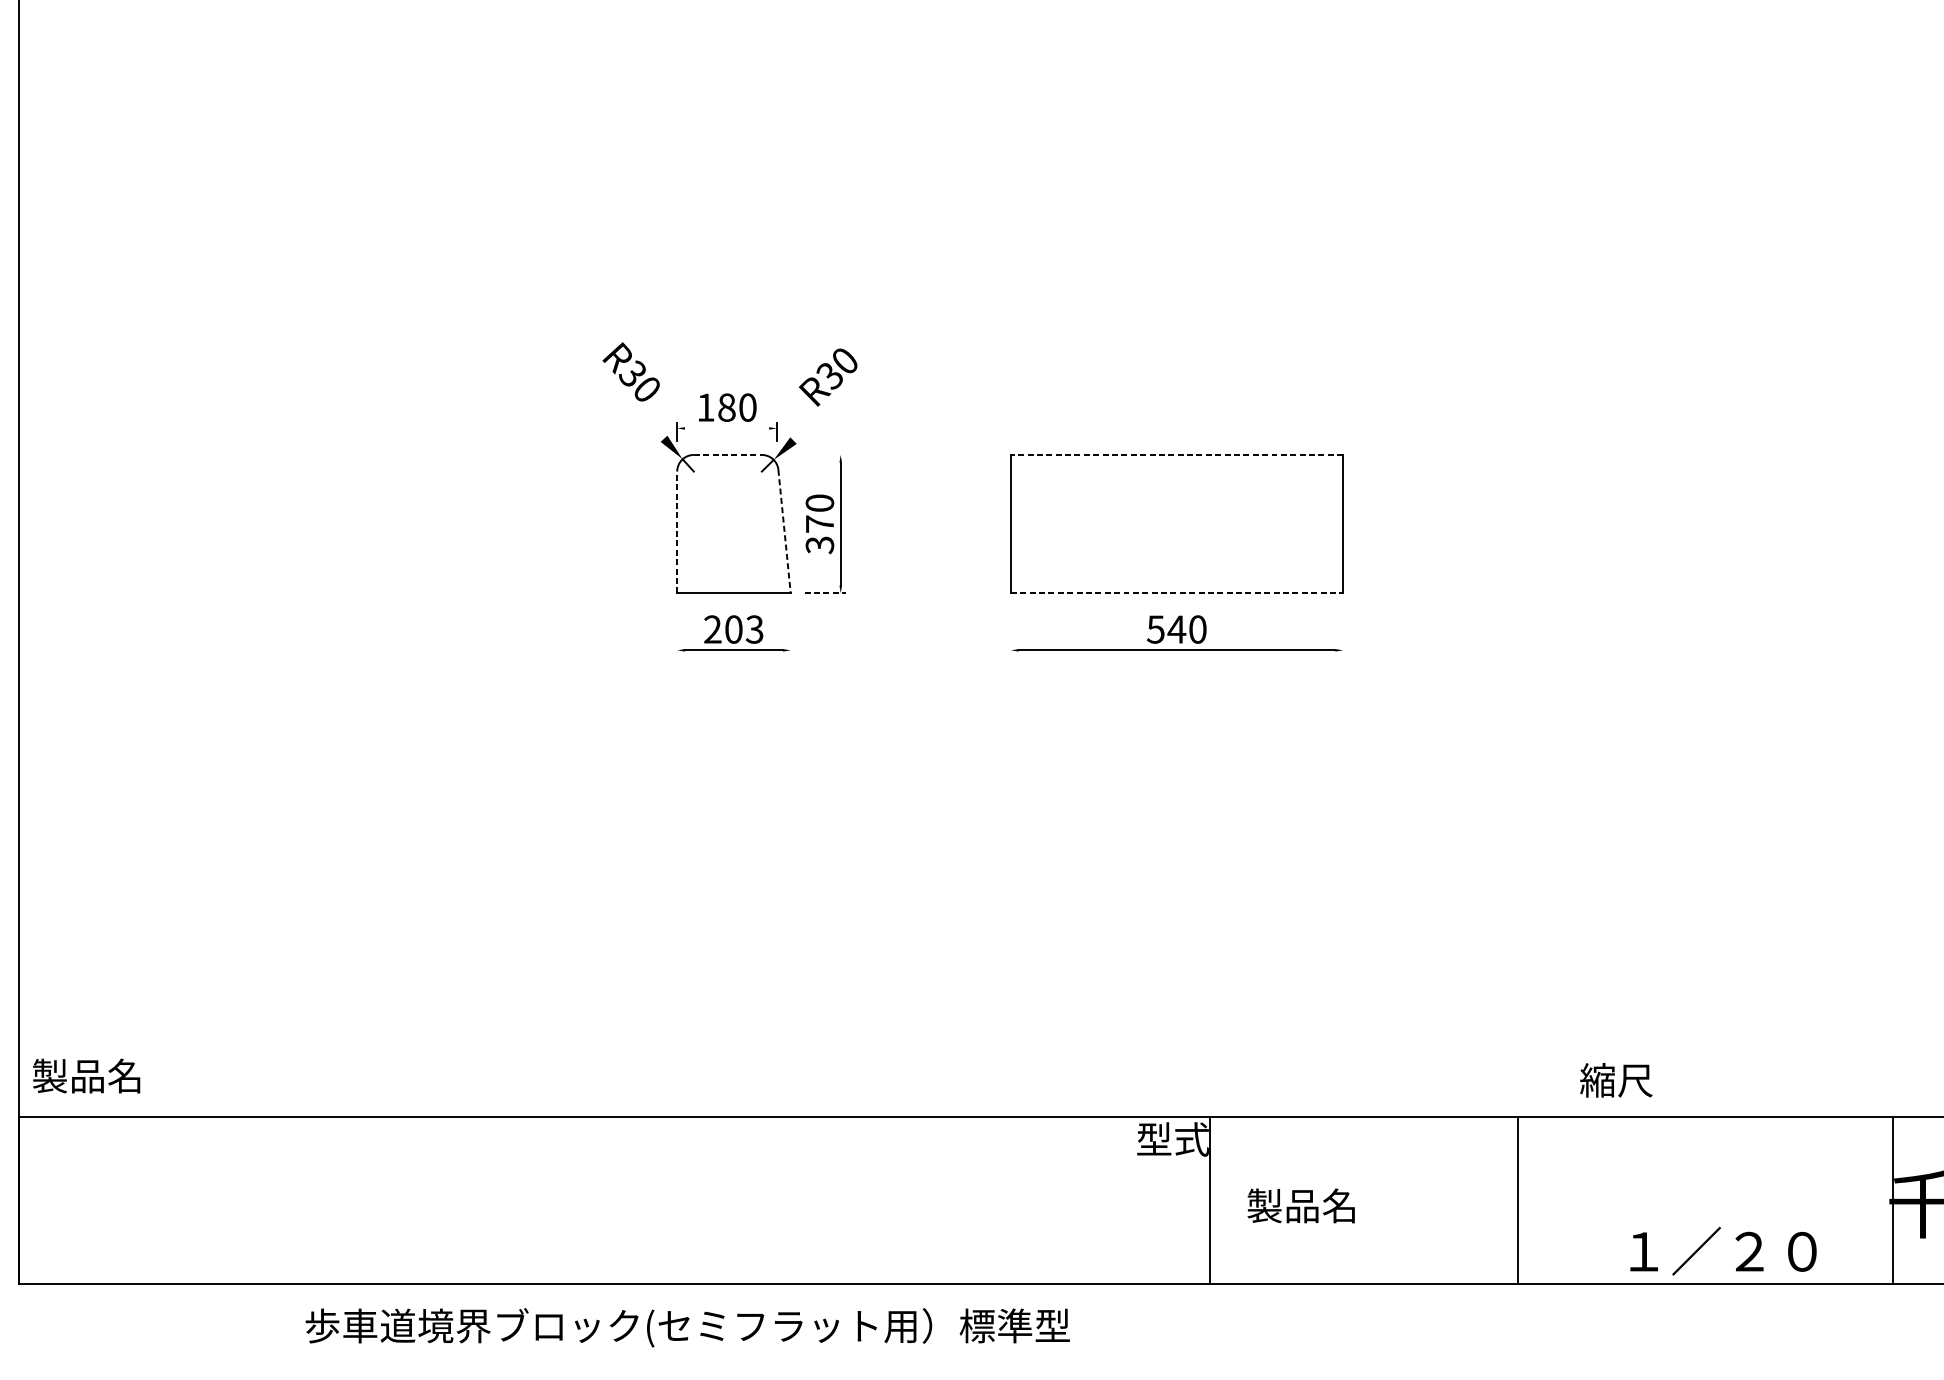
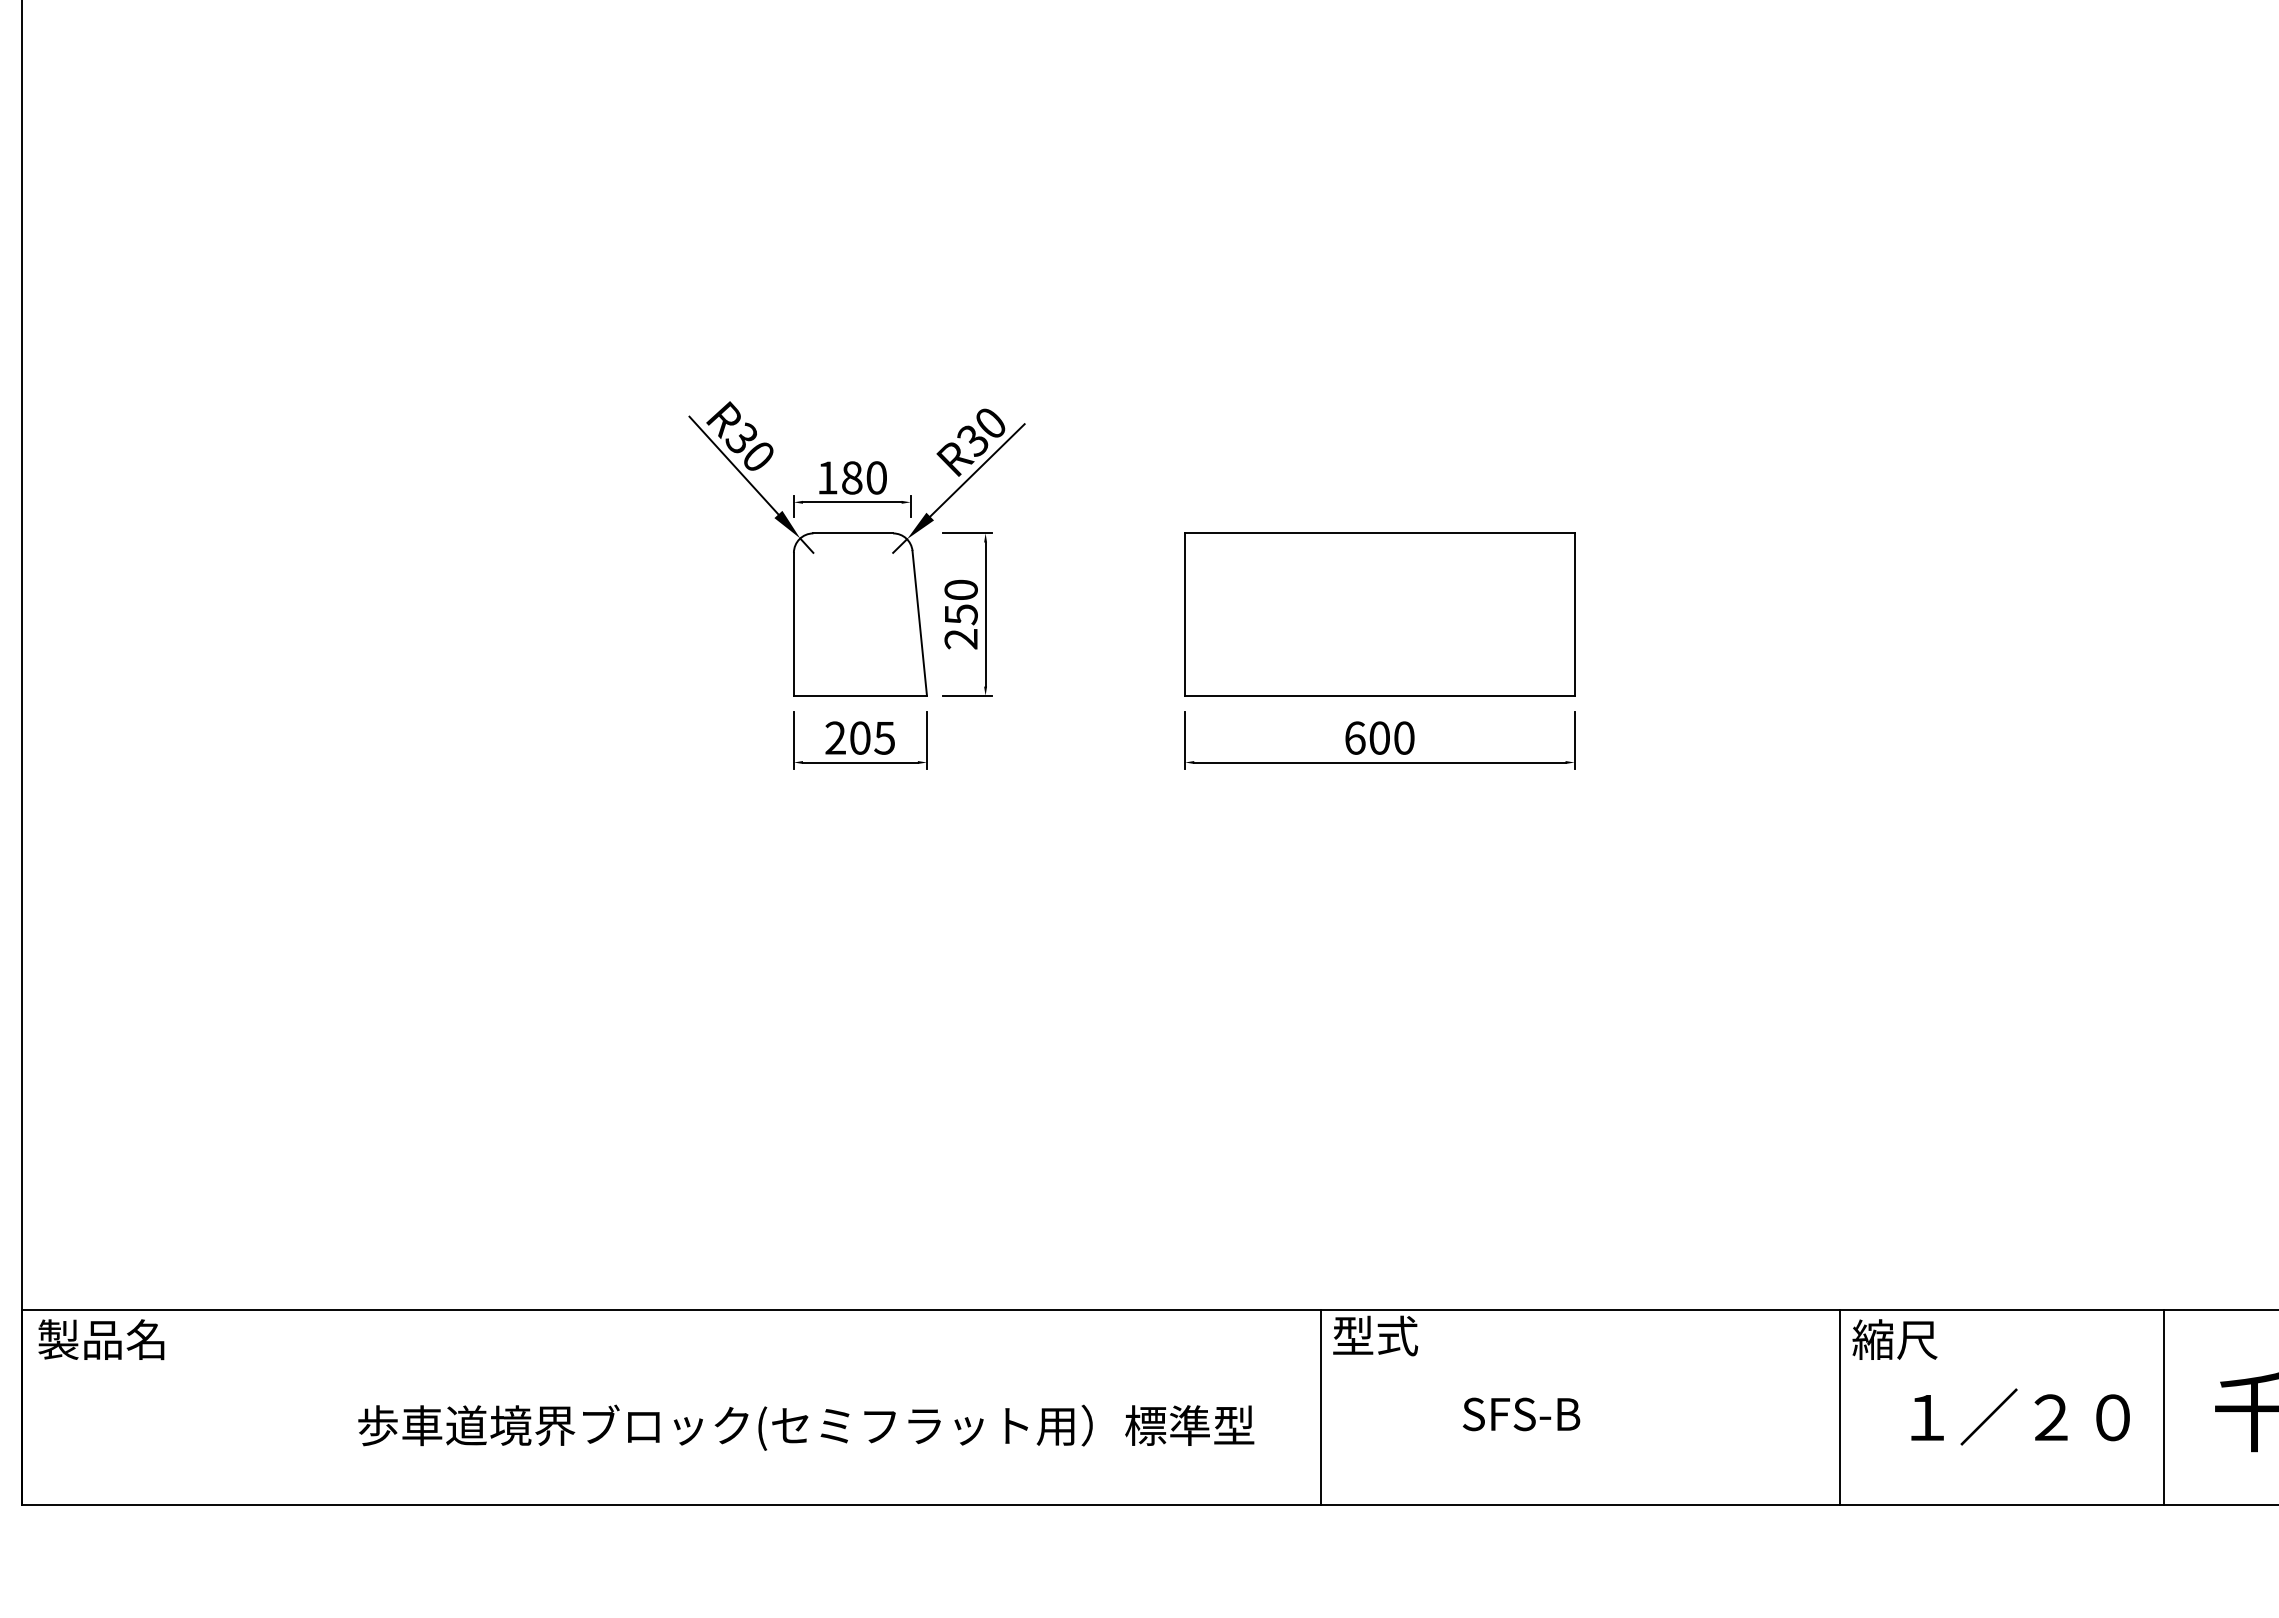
line: (625, 397) -> (733, 465), added
line: (833, 401) -> (977, 470), added
line: (726, 428) -> (851, 502), added
line: (728, 455) -> (853, 533), dashed -> solid
line: (825, 455) -> (967, 533), added
line: (1176, 455) -> (1379, 533), dashed -> solid
line: (676, 531) -> (793, 623), dashed -> solid
line: (784, 531) -> (919, 623), dashed -> solid
text: (820, 534) -> (961, 626), 370 -> 250
line: (826, 593) -> (968, 695), dashed -> solid
line: (1176, 593) -> (1379, 695), dashed -> solid
text: (754, 629) -> (884, 737), 203 -> 205
text: (1166, 629) -> (1367, 737), 540 -> 600
line: (676, 631) -> (793, 740), added
line: (790, 631) -> (926, 740), added
line: (1011, 631) -> (1185, 740), added
line: (1343, 631) -> (1574, 740), added
text: (86, 1075) -> (101, 1339), moved
text: (1615, 1080) -> (1894, 1339), moved
line: (1209, 1200) -> (1320, 1407), moved
line: (1517, 1200) -> (1839, 1407), moved
line: (1893, 1200) -> (2164, 1407), moved
text: (1301, 1205) -> (1525, 1413), 製品名 -> SFS-B
text: (1723, 1250) -> (2020, 1416), moved
text: (687, 1327) -> (806, 1427), moved

